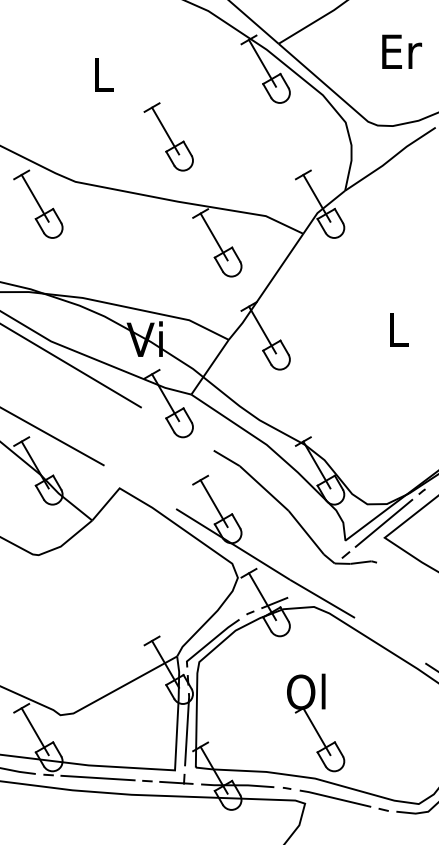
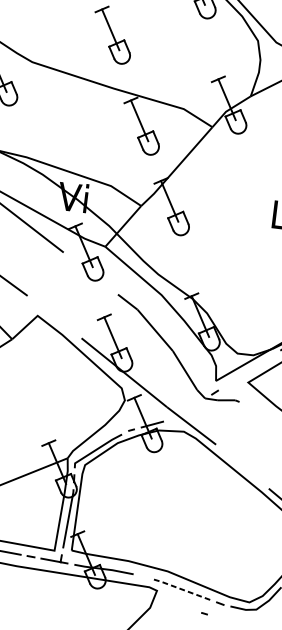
line: (383, 522) -> (248, 369), removed
part: (316, 722) -> (174, 525), removed
line: (286, 788) -> (204, 613), moved
line: (335, 798) -> (182, 589), solid -> dashed

